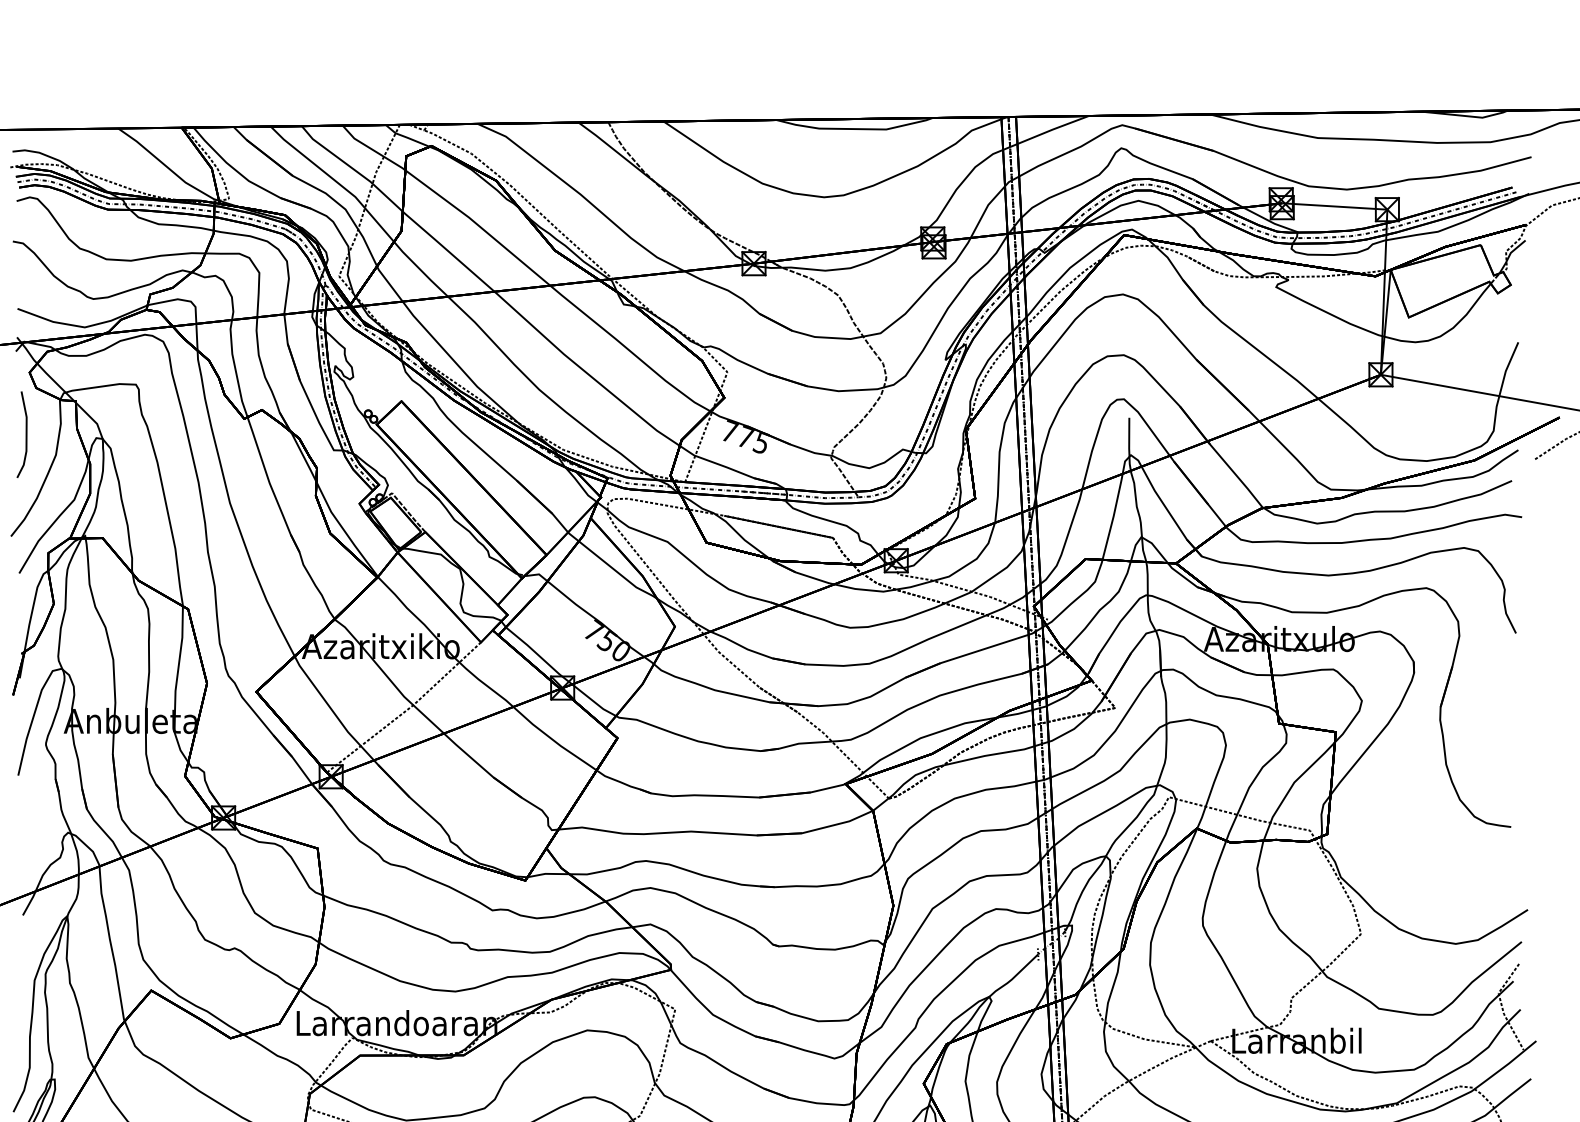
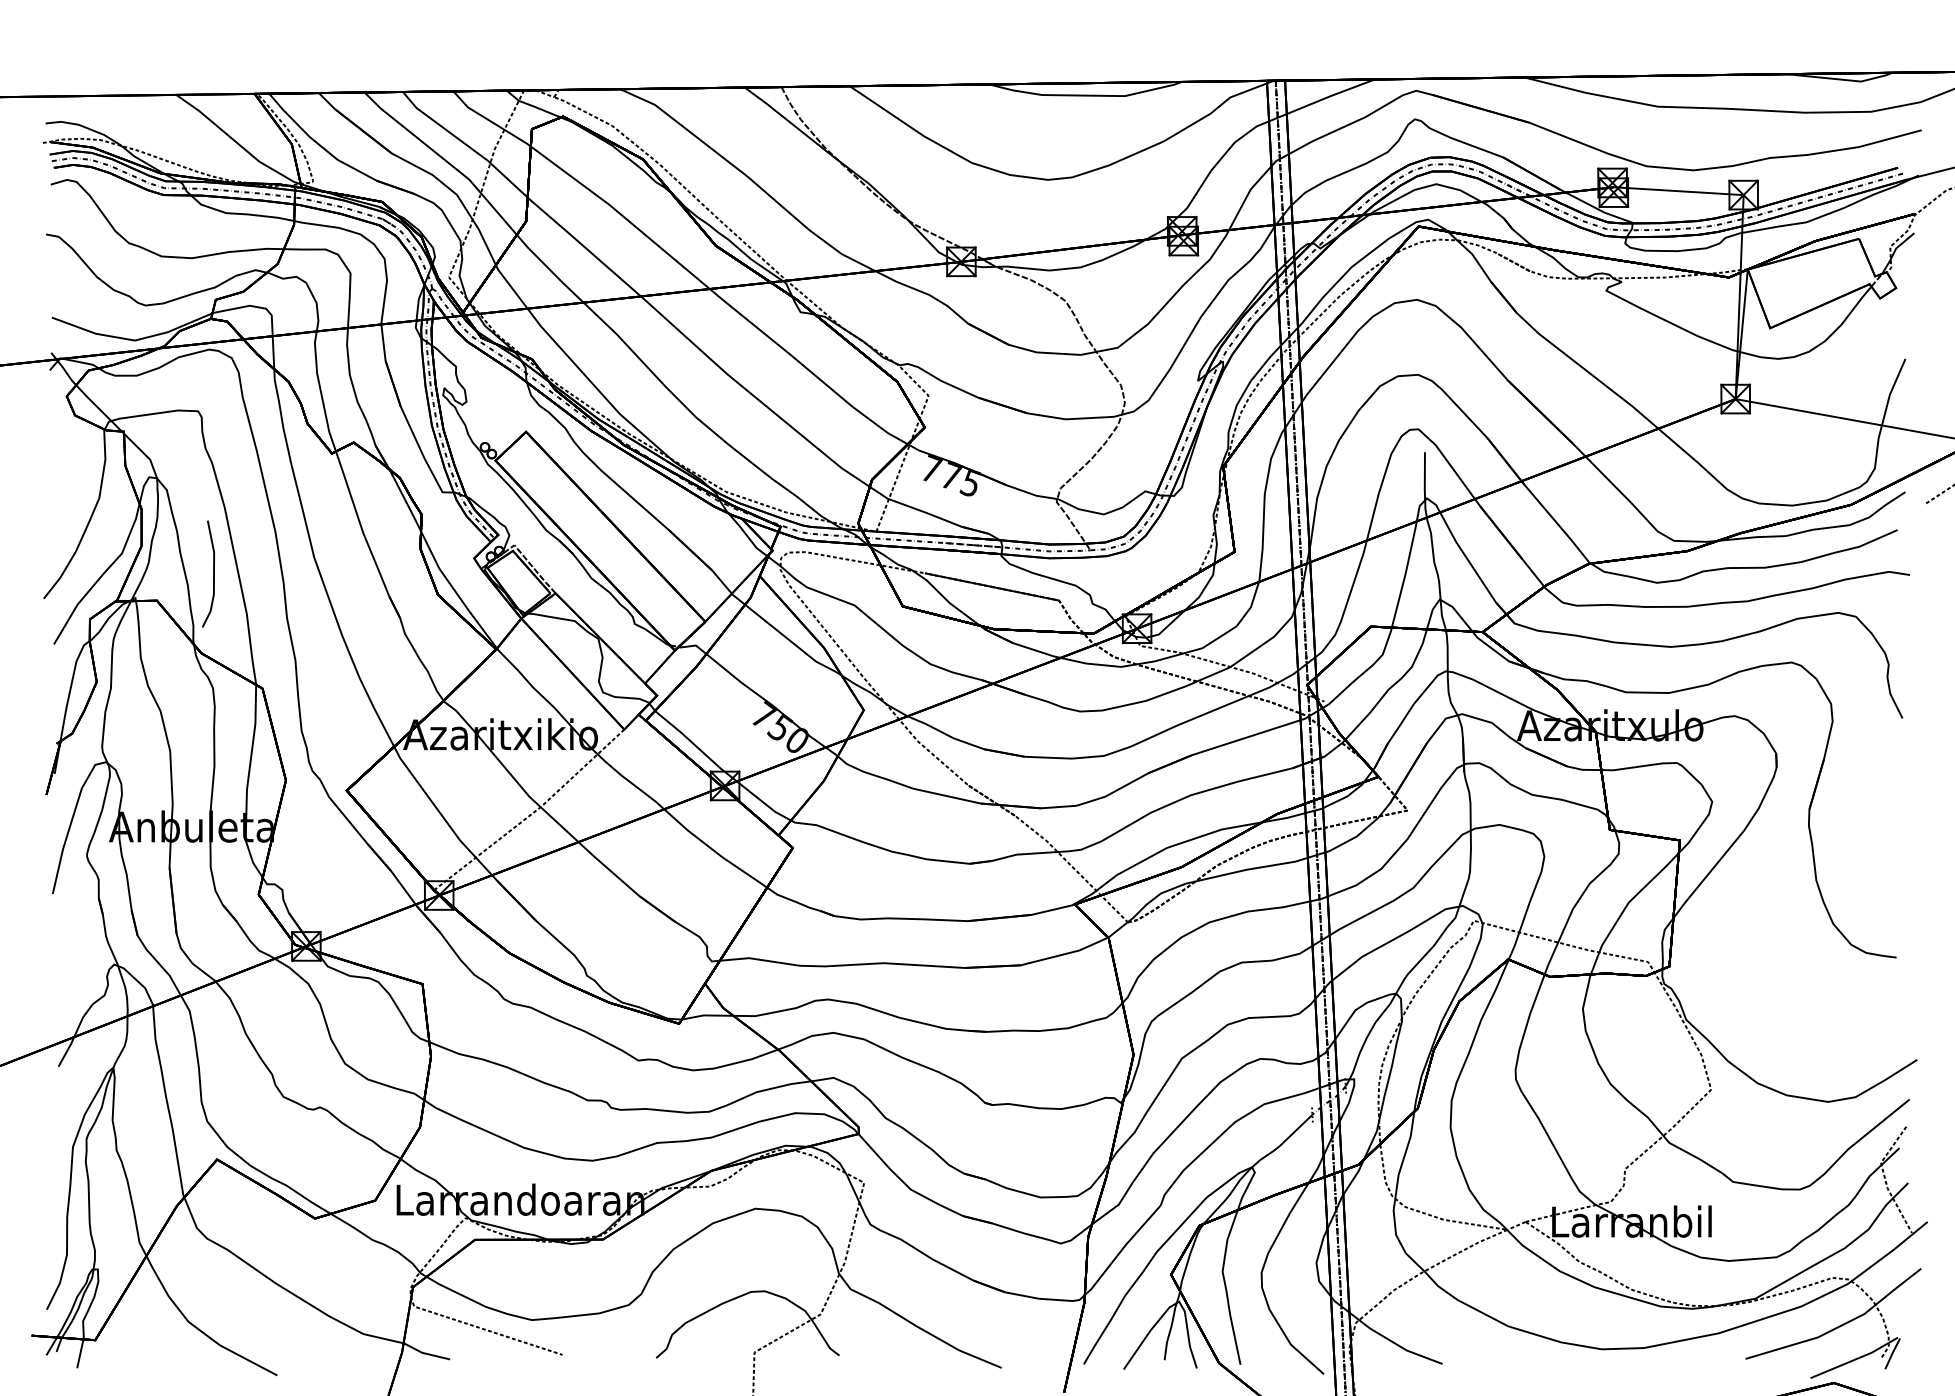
line: (26, 434) -> (213, 573), moved

